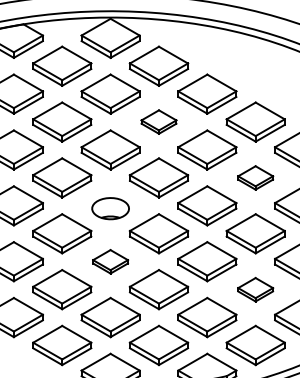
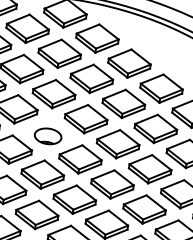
part: (158, 121) -> (91, 78), size x1.67
part: (255, 177) -> (155, 128), size x1.67
part: (110, 261) -> (42, 174), size x1.67
part: (255, 289) -> (144, 209), size x1.67

